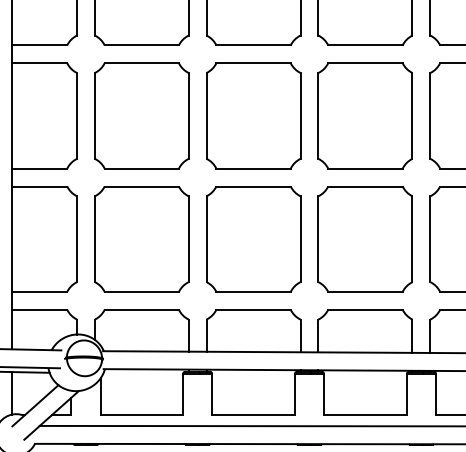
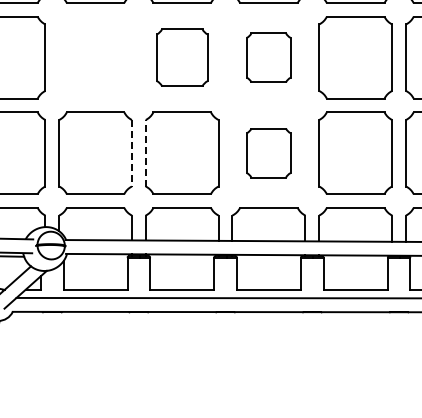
part: (141, 115) -> (95, 57), removed
part: (253, 115) -> (182, 57), size x0.7
part: (364, 115) -> (268, 57), size x0.6
line: (206, 238) -> (145, 152), solid -> dashed
part: (364, 238) -> (268, 152), size x0.6
line: (188, 239) -> (131, 153), solid -> dashed

